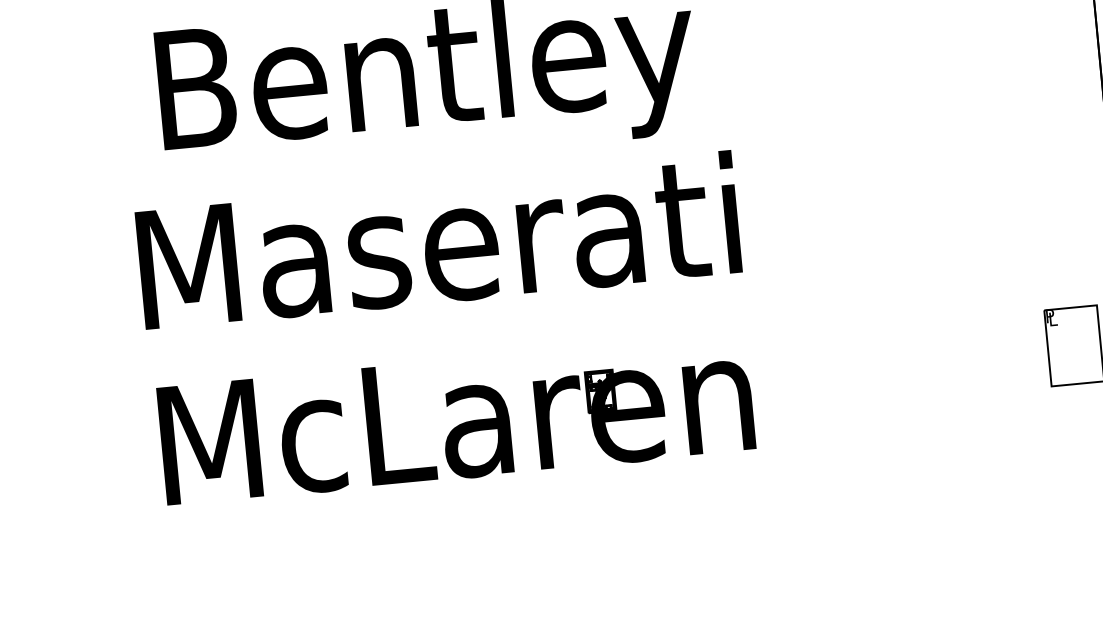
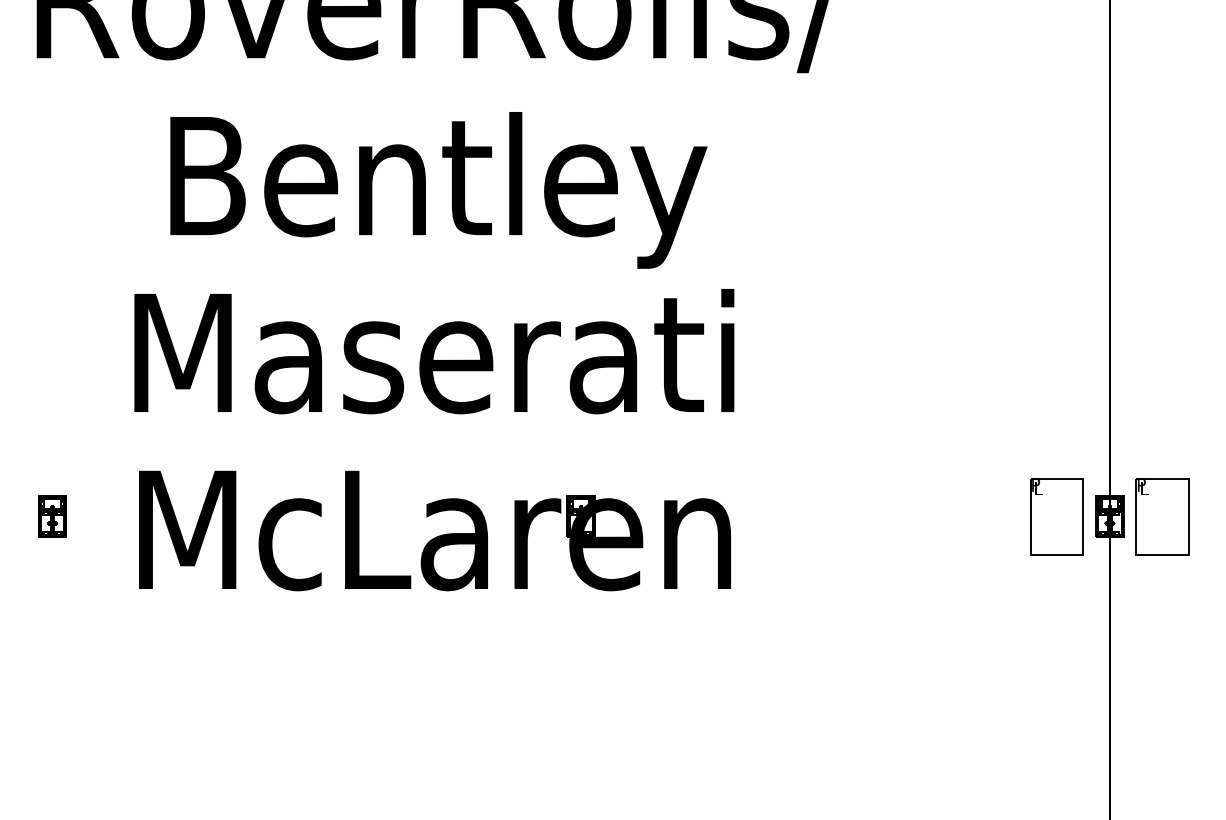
part: (74, 441) -> (52, 516), added

